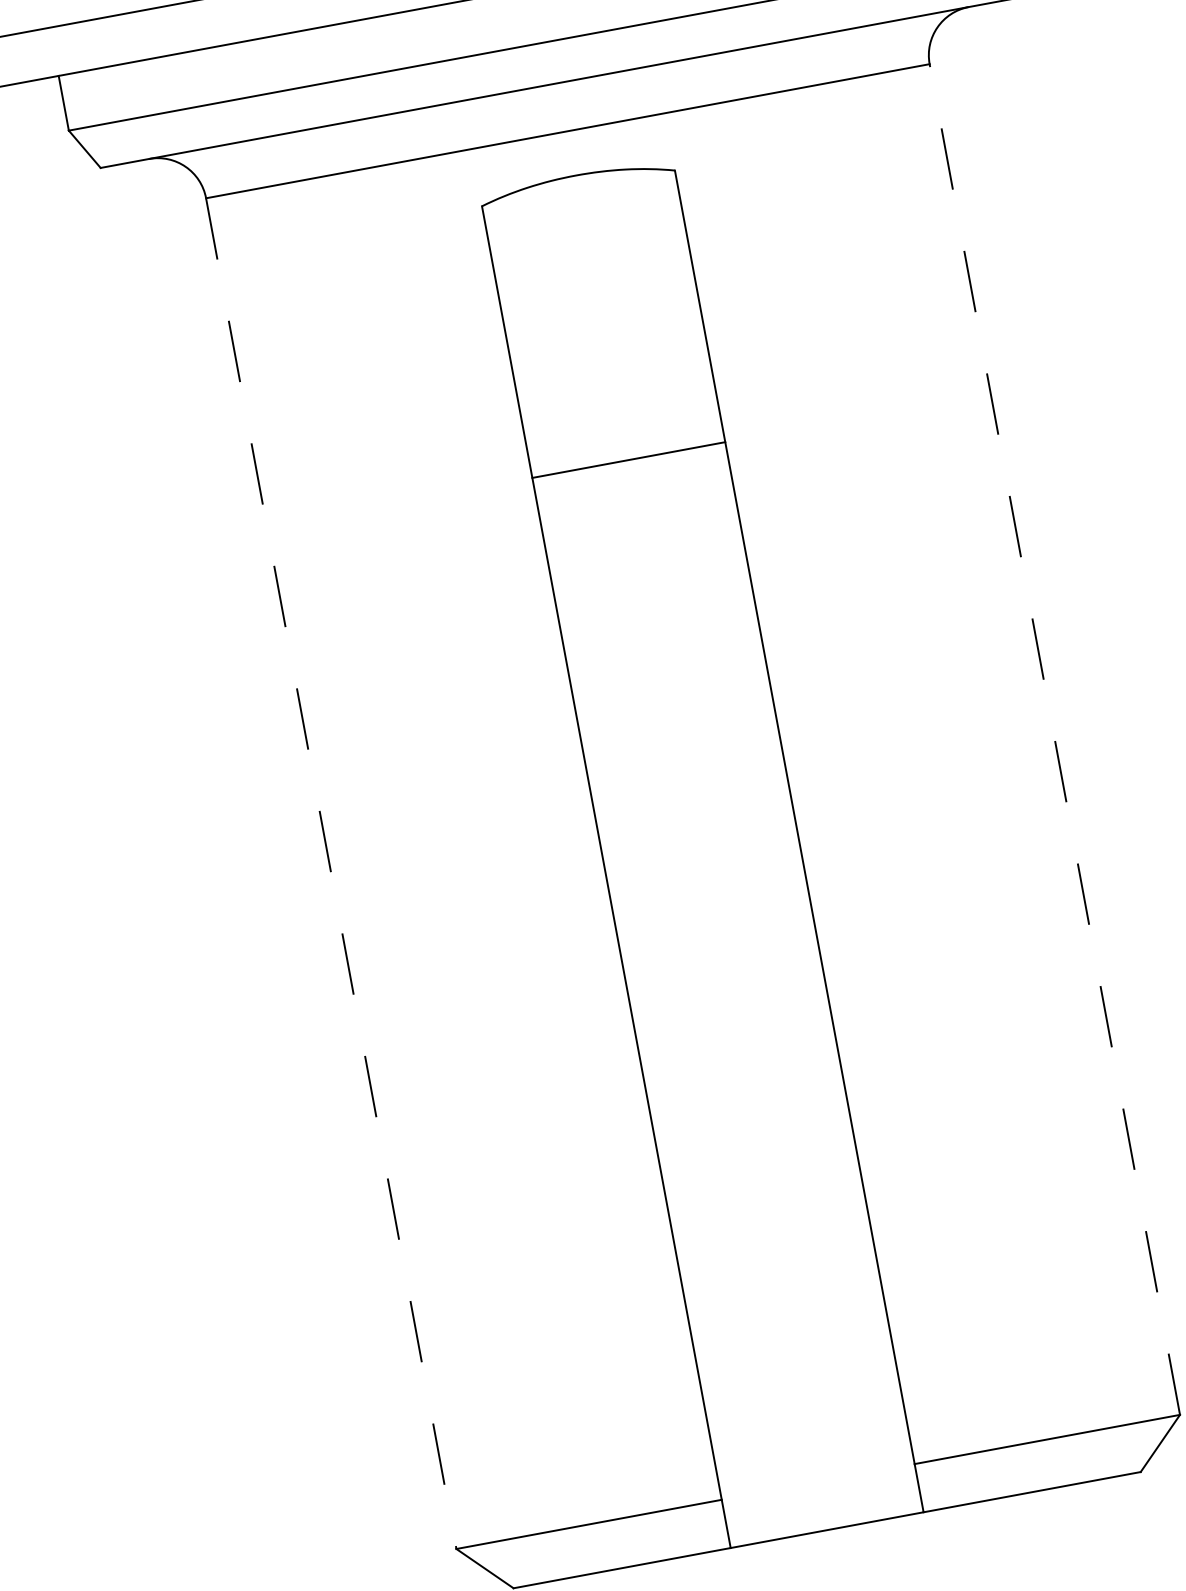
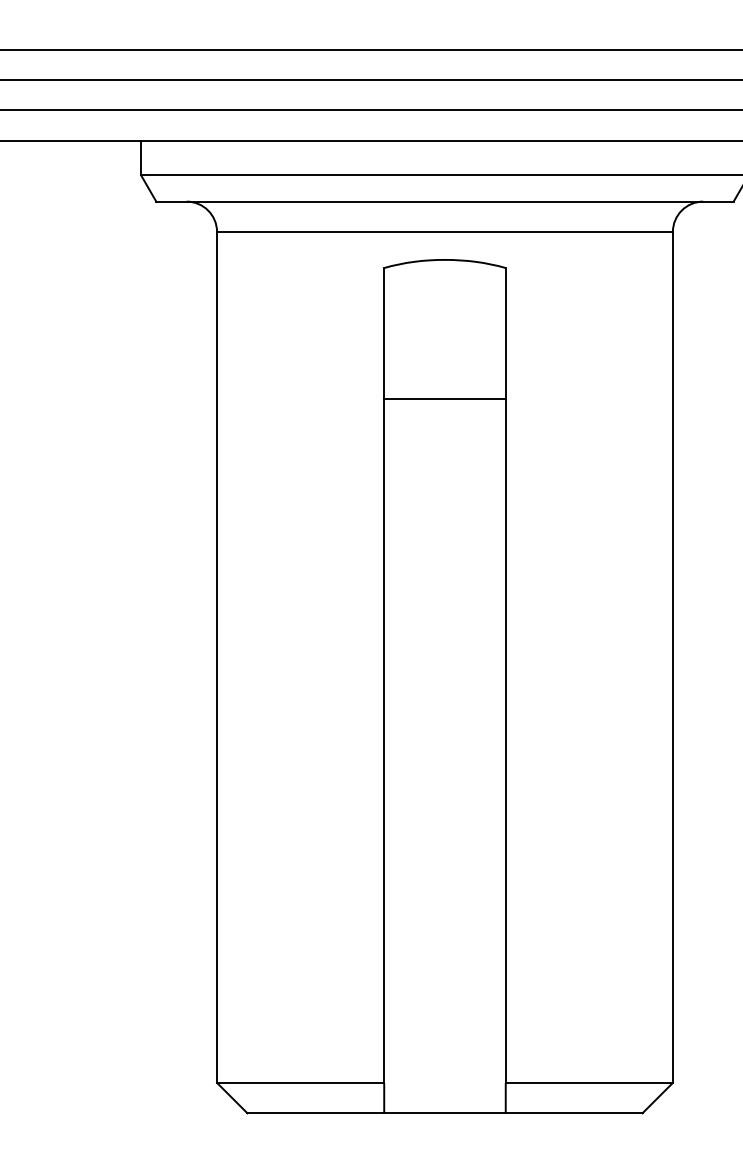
line: (628, 460) -> (444, 399), moved
line: (1053, 738) -> (672, 656), dashed -> solid
line: (331, 873) -> (217, 657), dashed -> solid

